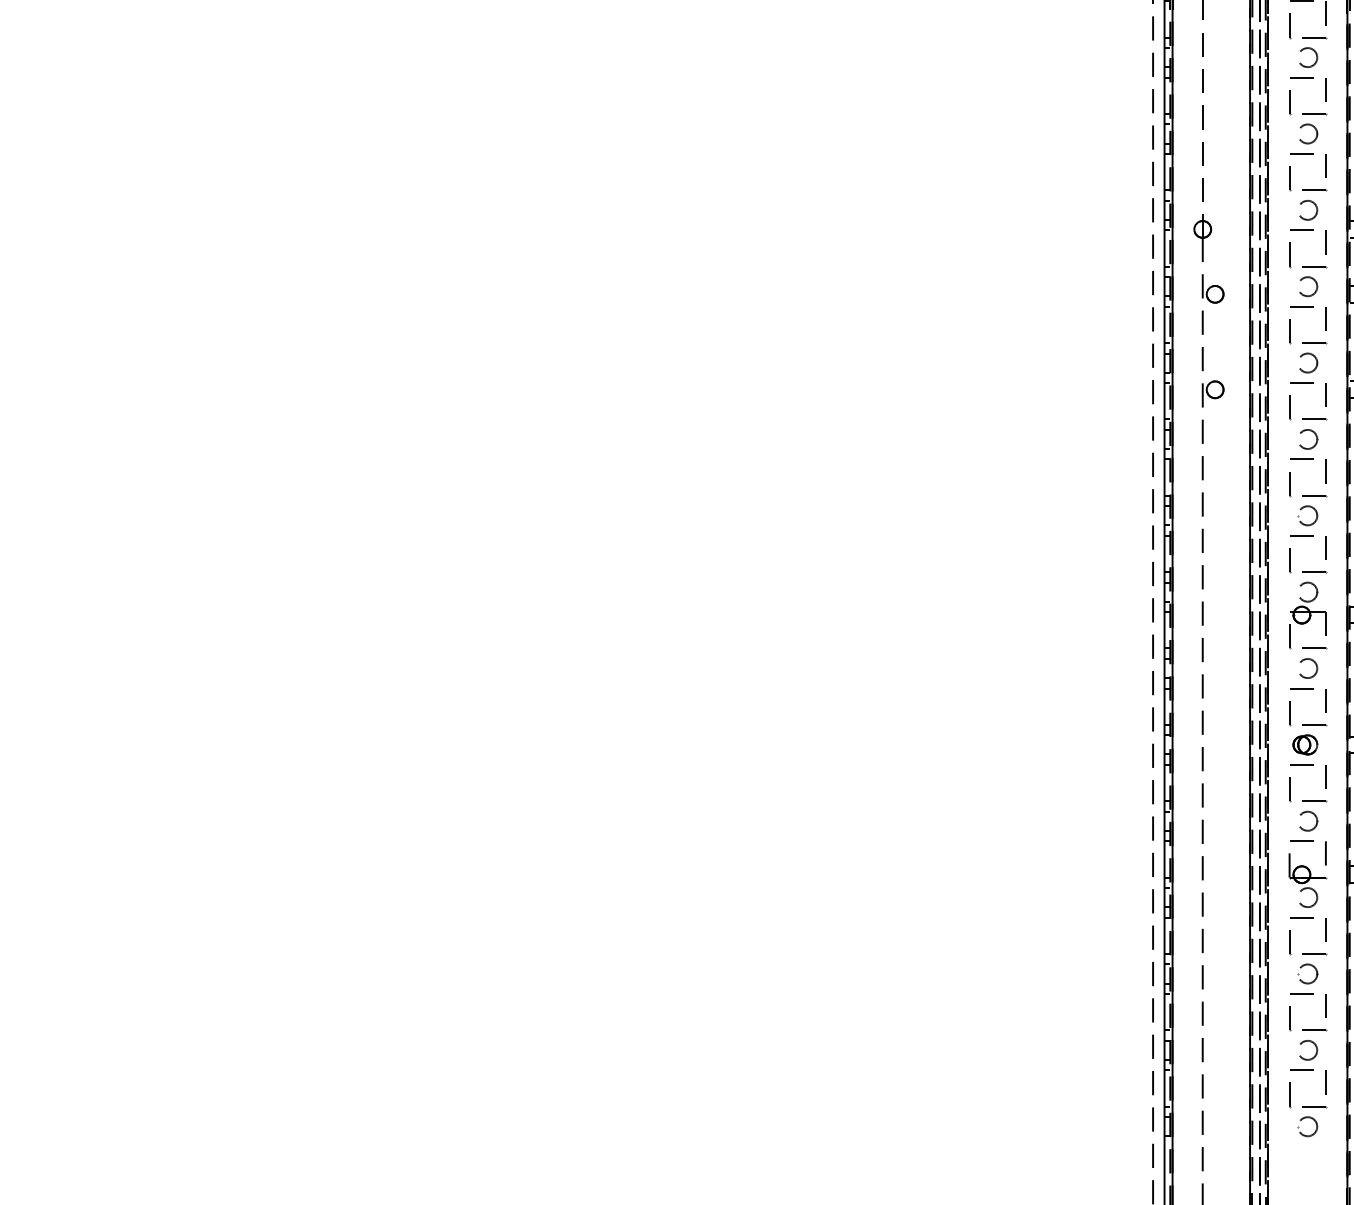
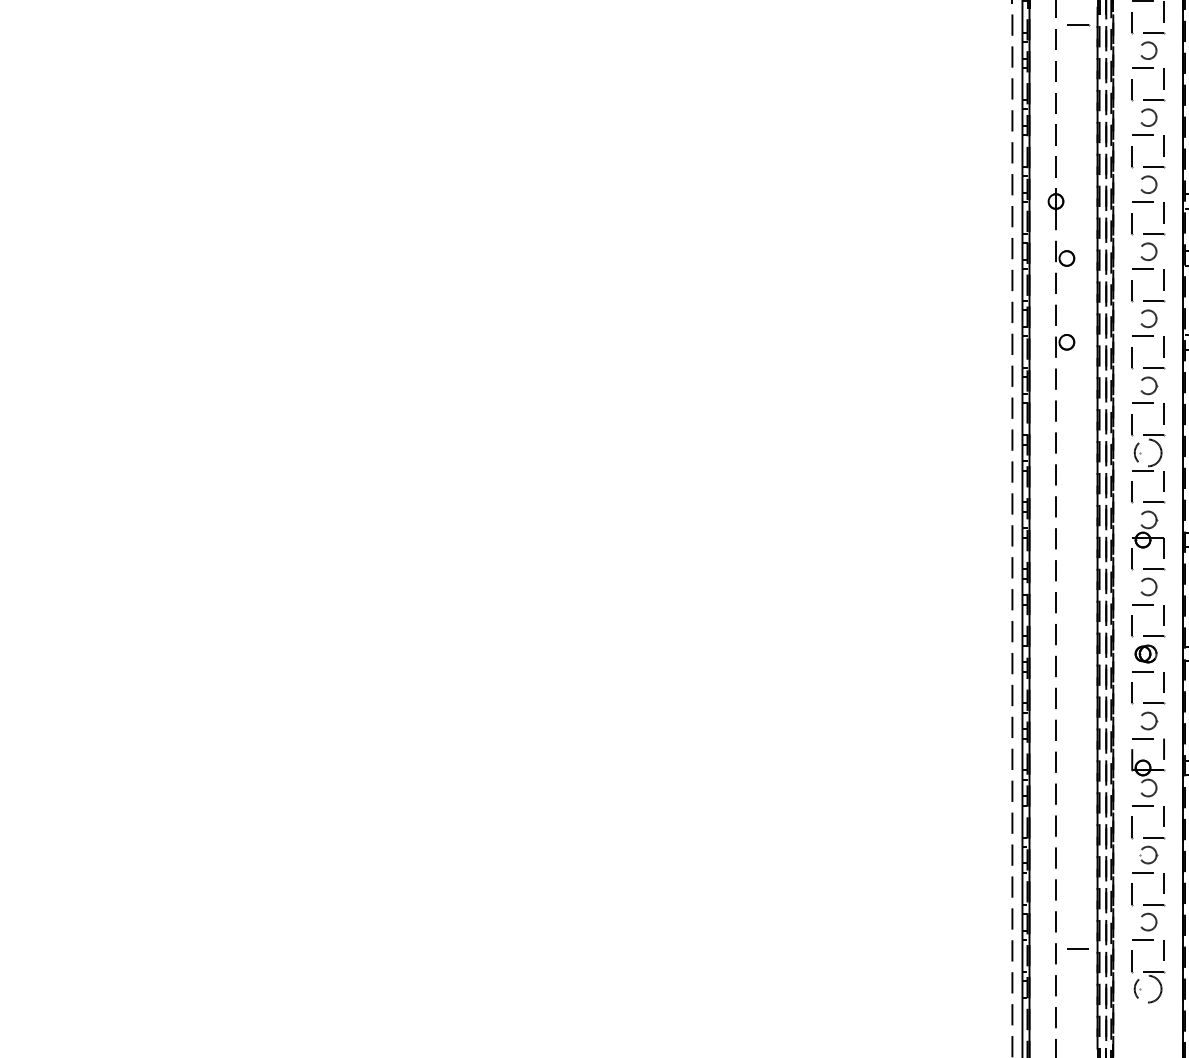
line: (1228, 29) -> (1078, 26), added
circle: (1307, 515) -> (1147, 452), size x1.6
line: (1227, 1080) -> (1077, 948), added
circle: (1307, 1126) -> (1147, 988), size x1.6

